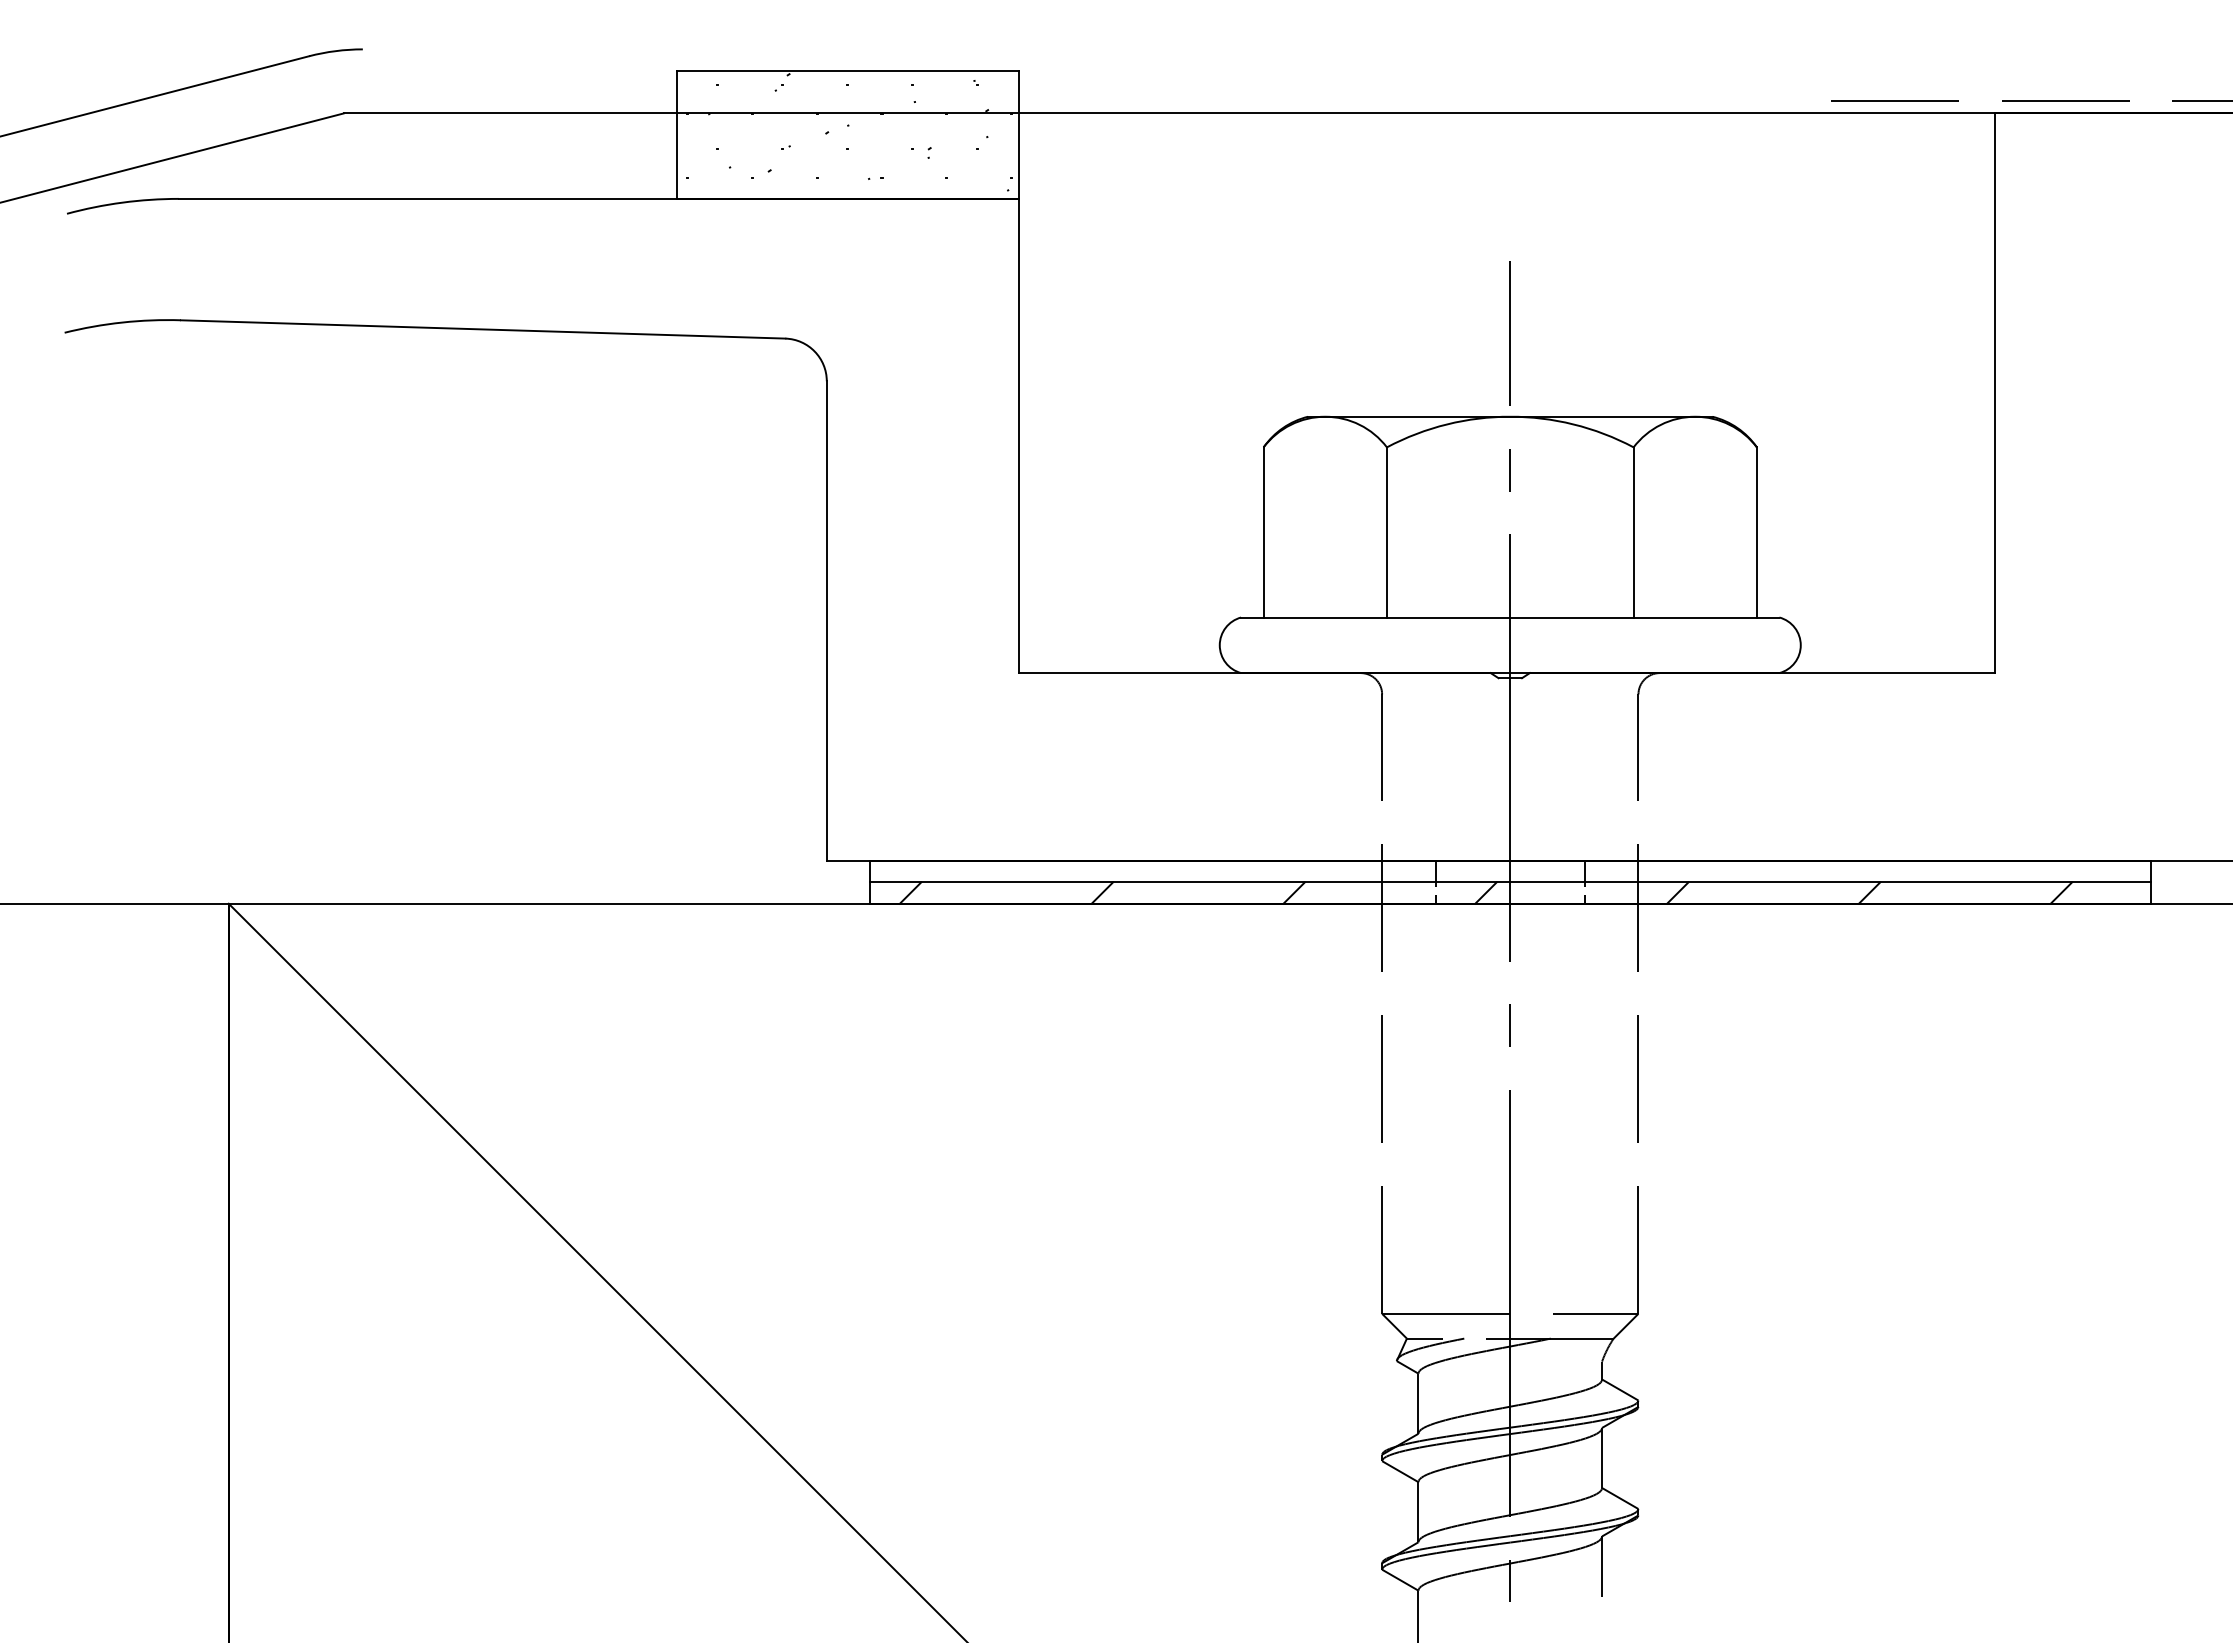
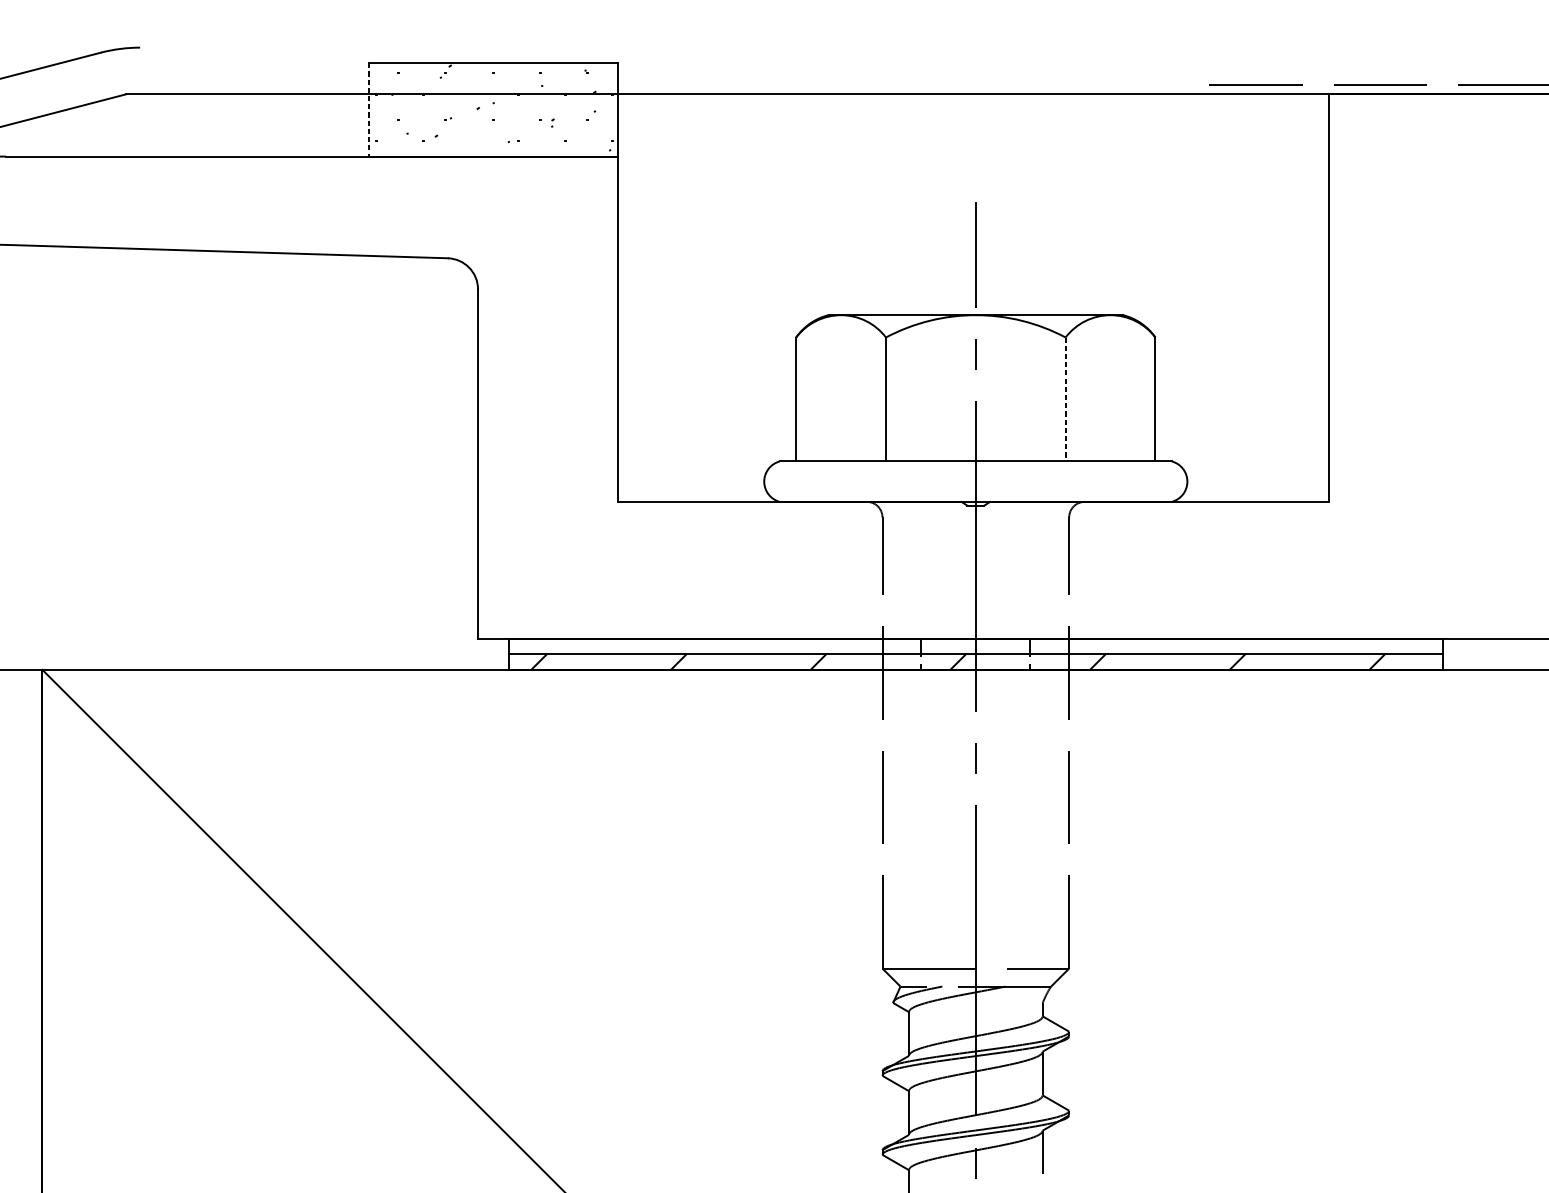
line: (677, 135) -> (369, 110), solid -> dashed
line: (1633, 532) -> (1065, 399), solid -> dashed

